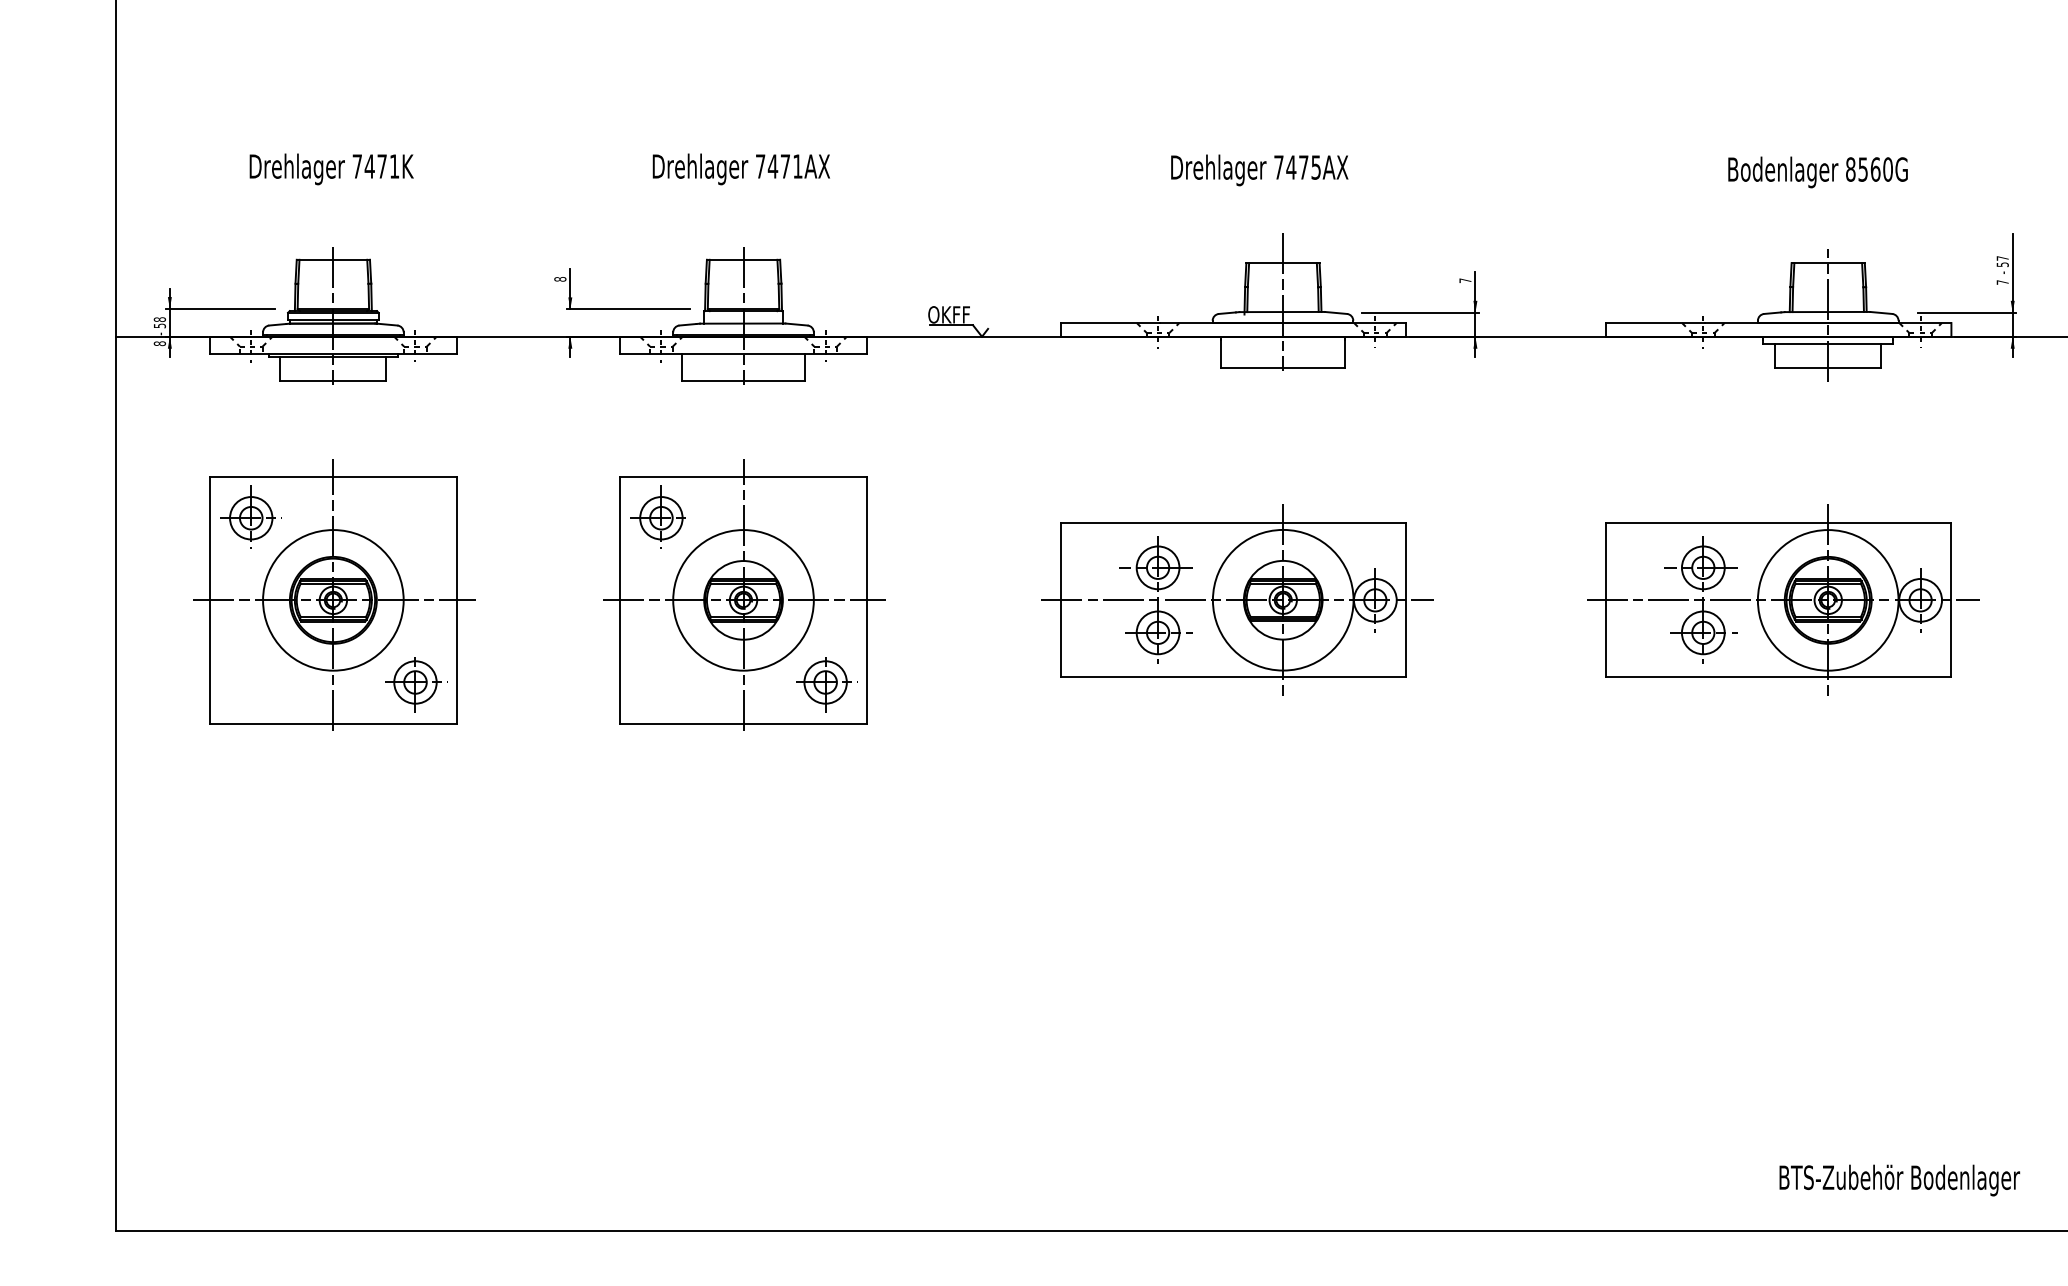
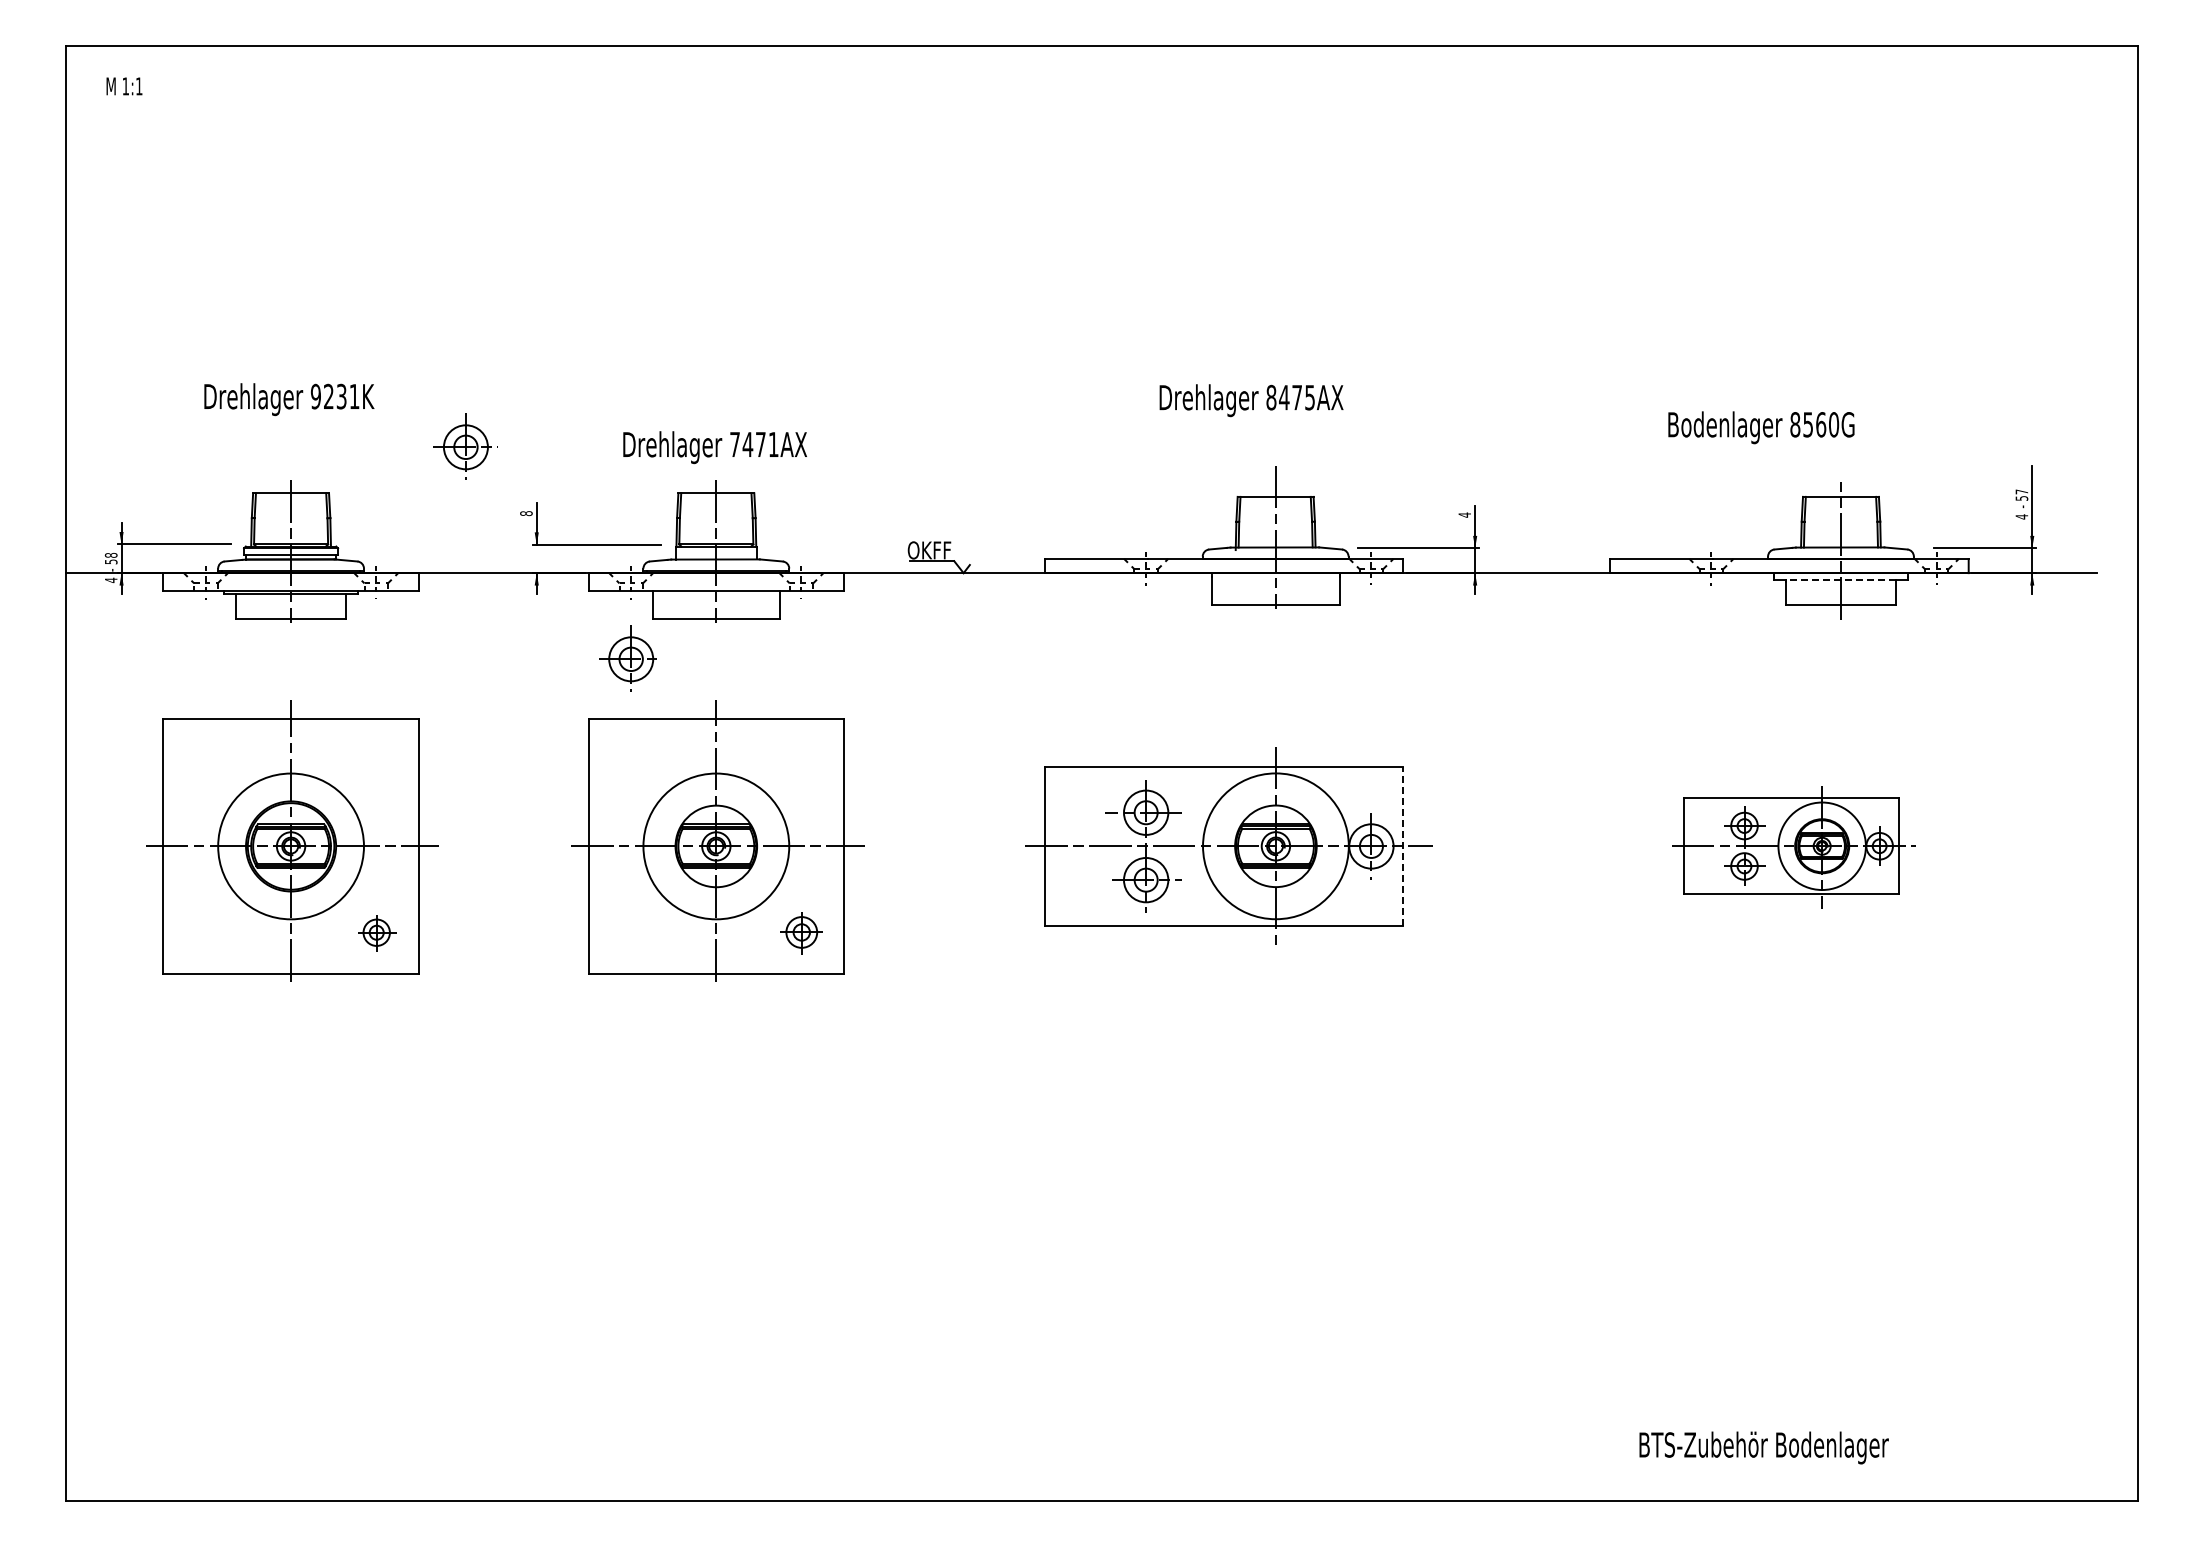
text: (369, 166) -> (328, 396), 7471K -> 9231K
text: (1278, 167) -> (1271, 397), 7475AX -> 8475AX
text: (740, 169) -> (714, 447), moved
text: (1818, 172) -> (1761, 427), moved
text: (1465, 280) -> (1464, 514), 7 -> 4
text: (2002, 282) -> (2021, 516), 7 -> 4
text: (159, 343) -> (110, 580), 8 -> 4
line: (1827, 343) -> (1840, 580), solid -> dashed
part: (250, 517) -> (465, 446), moved
part: (657, 517) -> (627, 658), moved
part: (1782, 599) -> (1793, 845), size x0.6
line: (1406, 600) -> (1403, 846), solid -> dashed
part: (416, 685) -> (377, 934), size x0.6
part: (826, 685) -> (802, 934), size x0.7
text: (1899, 1180) -> (1763, 1447), moved

